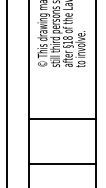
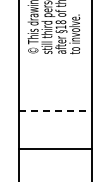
line: (62, 119) -> (55, 111), solid -> dashed
line: (62, 163) -> (55, 148), moved

